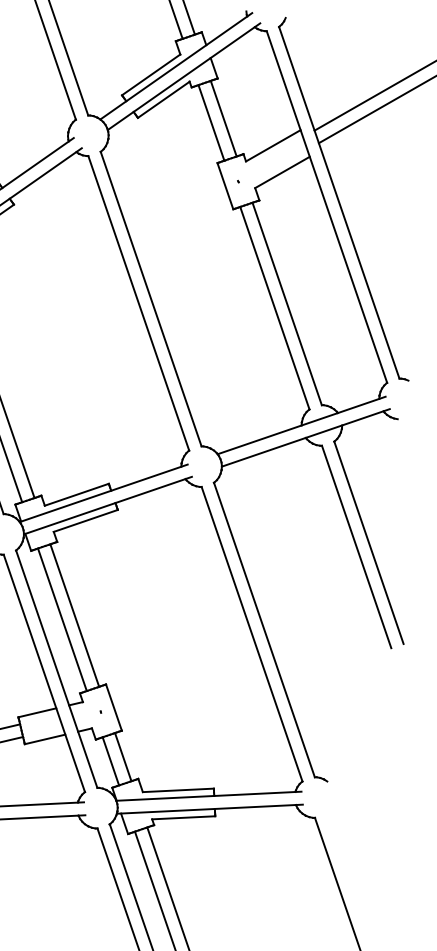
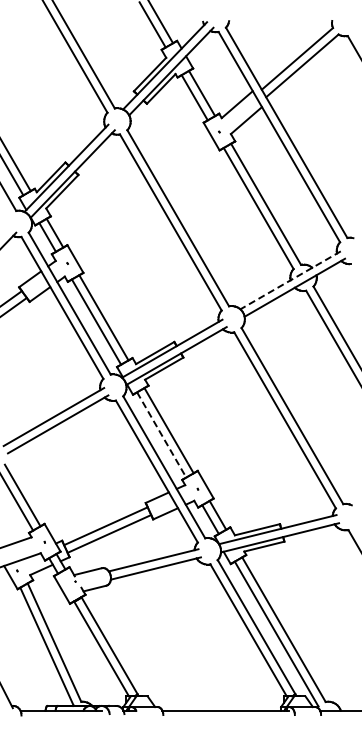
line: (301, 425) -> (290, 280), solid -> dashed
line: (61, 620) -> (161, 435), solid -> dashed

